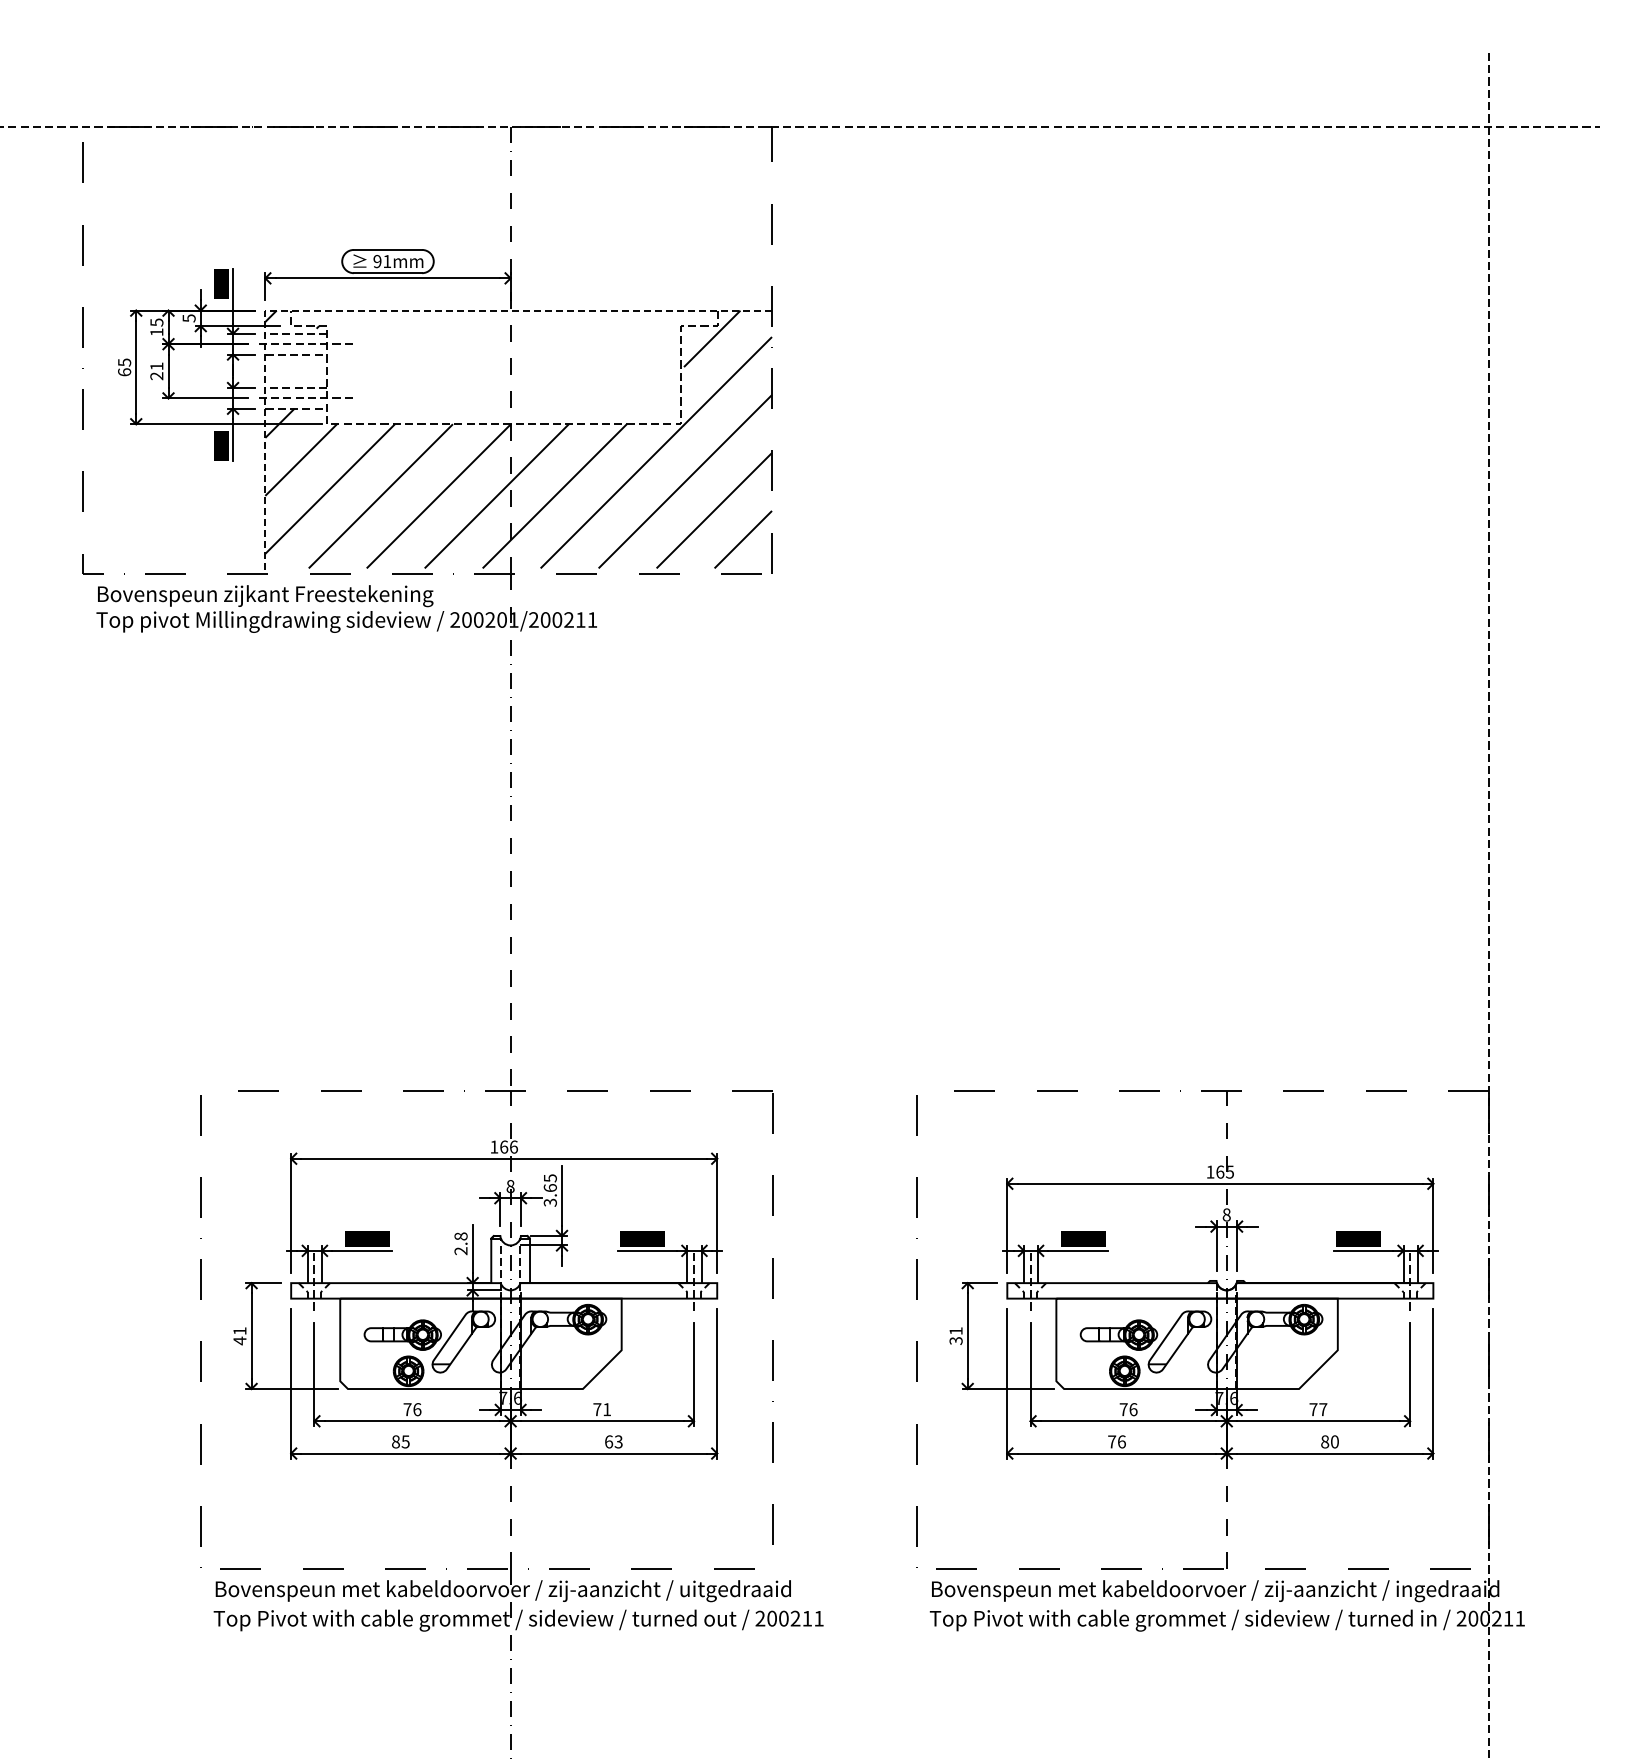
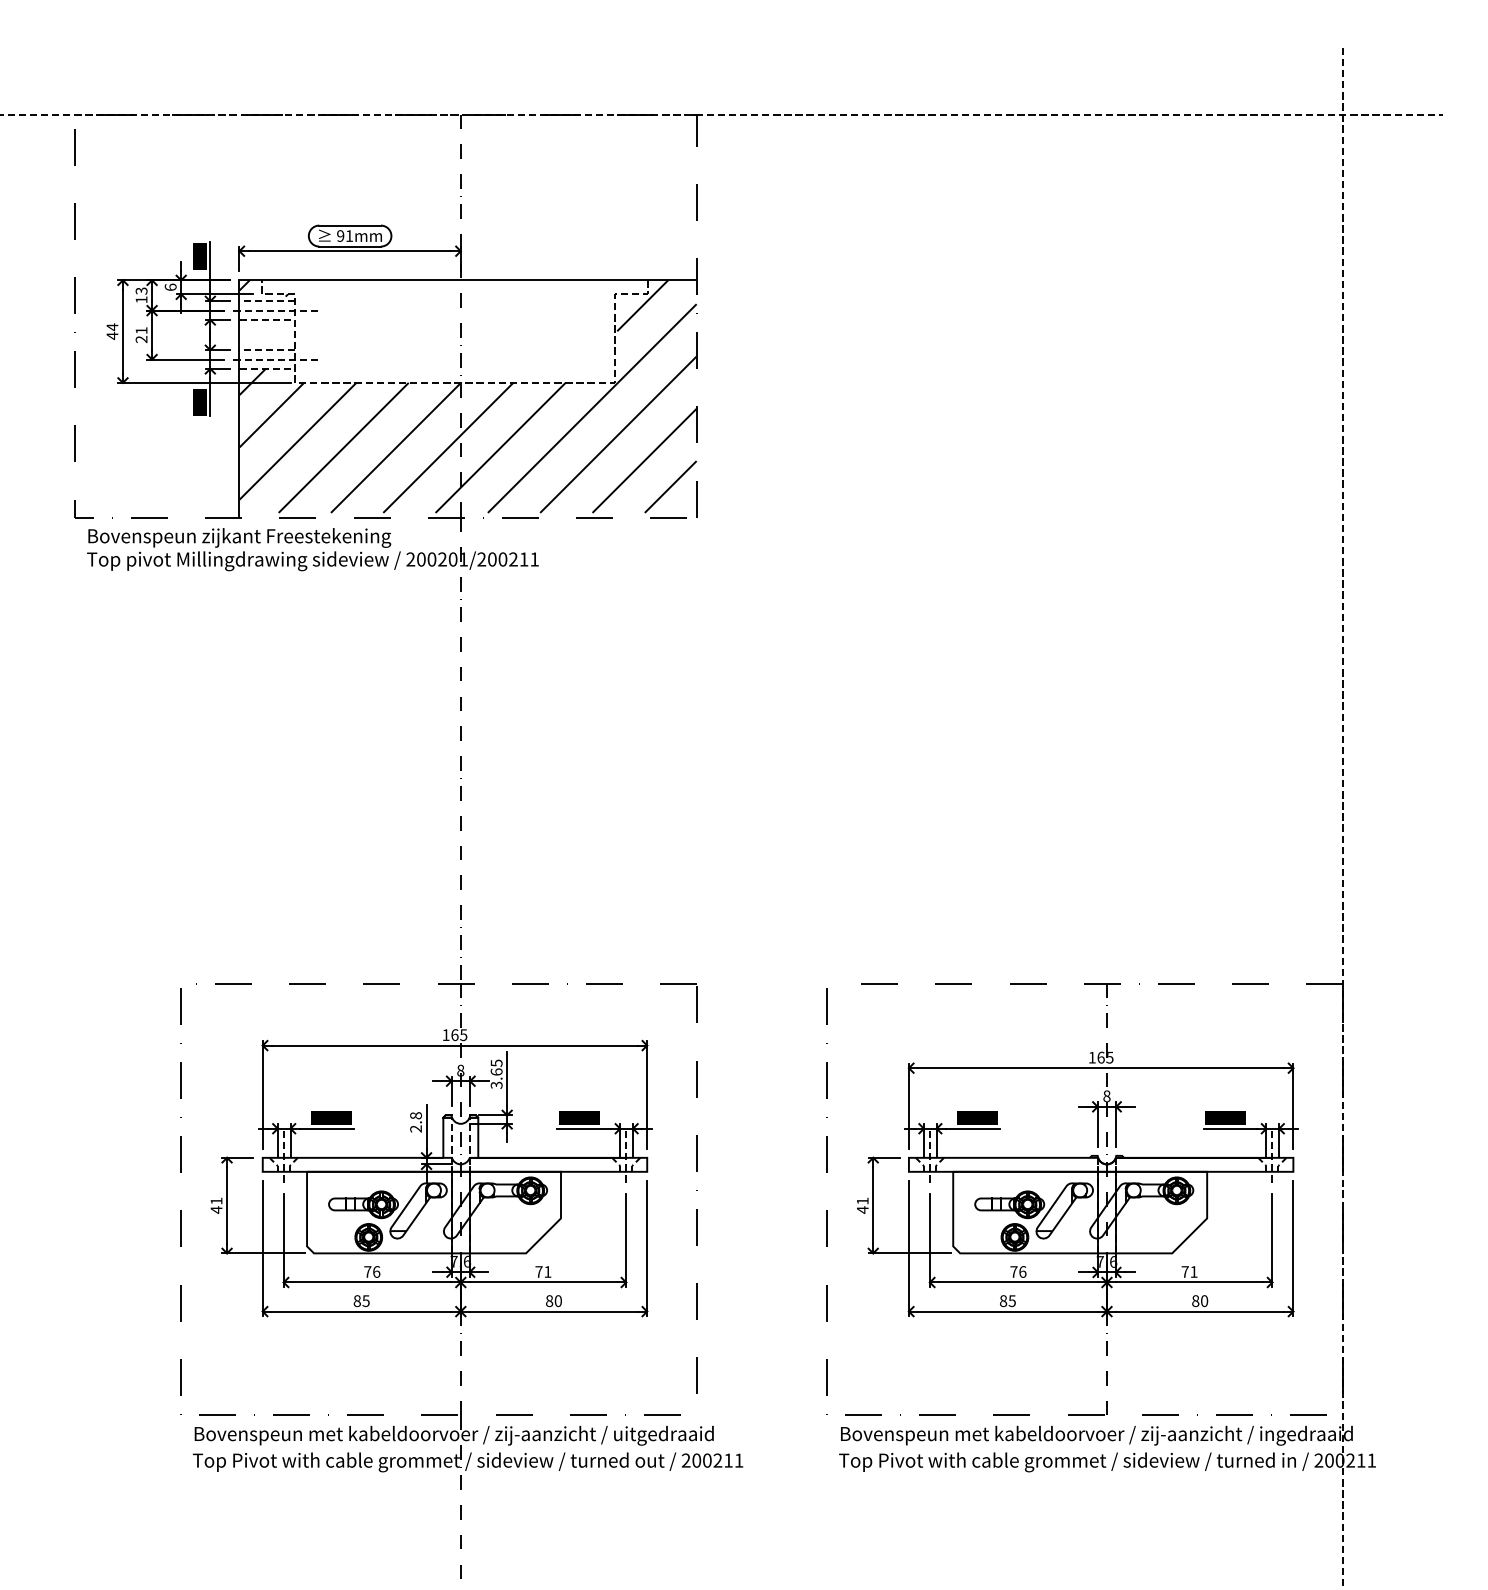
line: (385, 310) -> (347, 280), dashed -> solid
text: (188, 318) -> (170, 287), 5 -> 6
text: (156, 322) -> (141, 291), 15 -> 13
text: (124, 367) -> (112, 331), 65 -> 44
text: (513, 1146) -> (463, 1034), 166 -> 165
text: (955, 1340) -> (862, 1209), 31 -> 41
text: (1323, 1409) -> (1194, 1271), 77 -> 71
text: (613, 1441) -> (553, 1300), 63 -> 80
text: (1116, 1441) -> (1007, 1300), 76 -> 85

